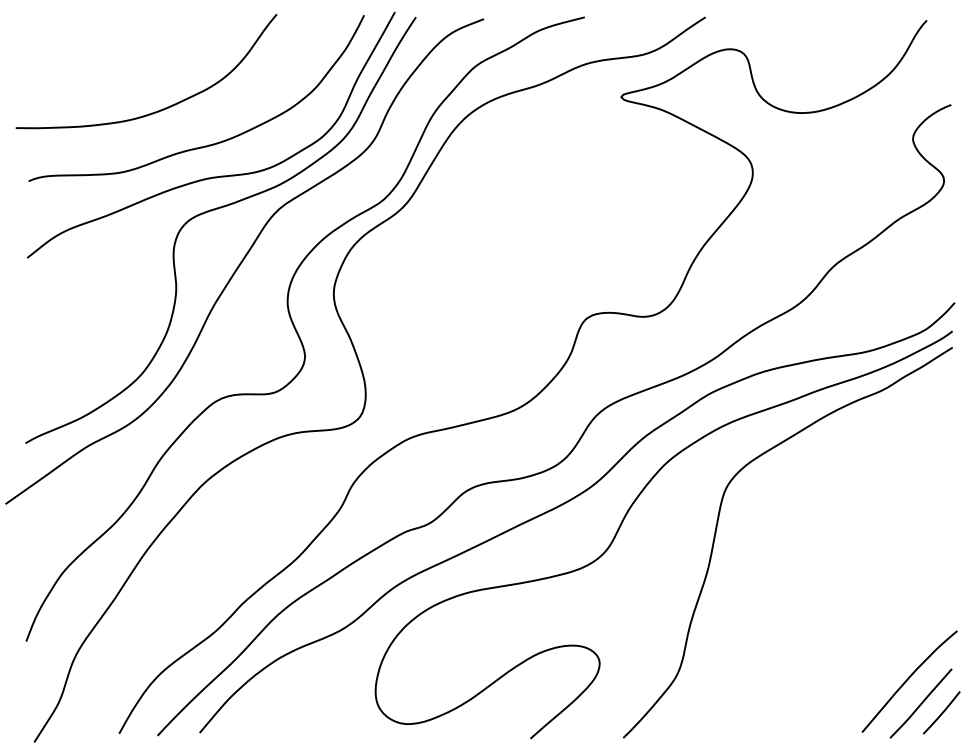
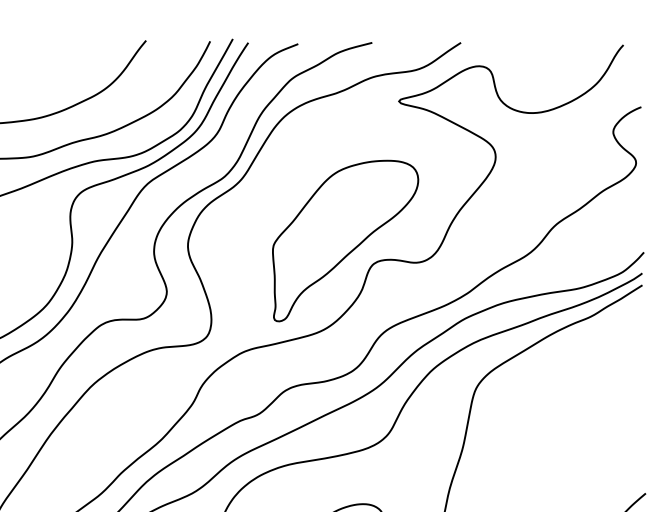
part: (548, 287) -> (345, 241), added

